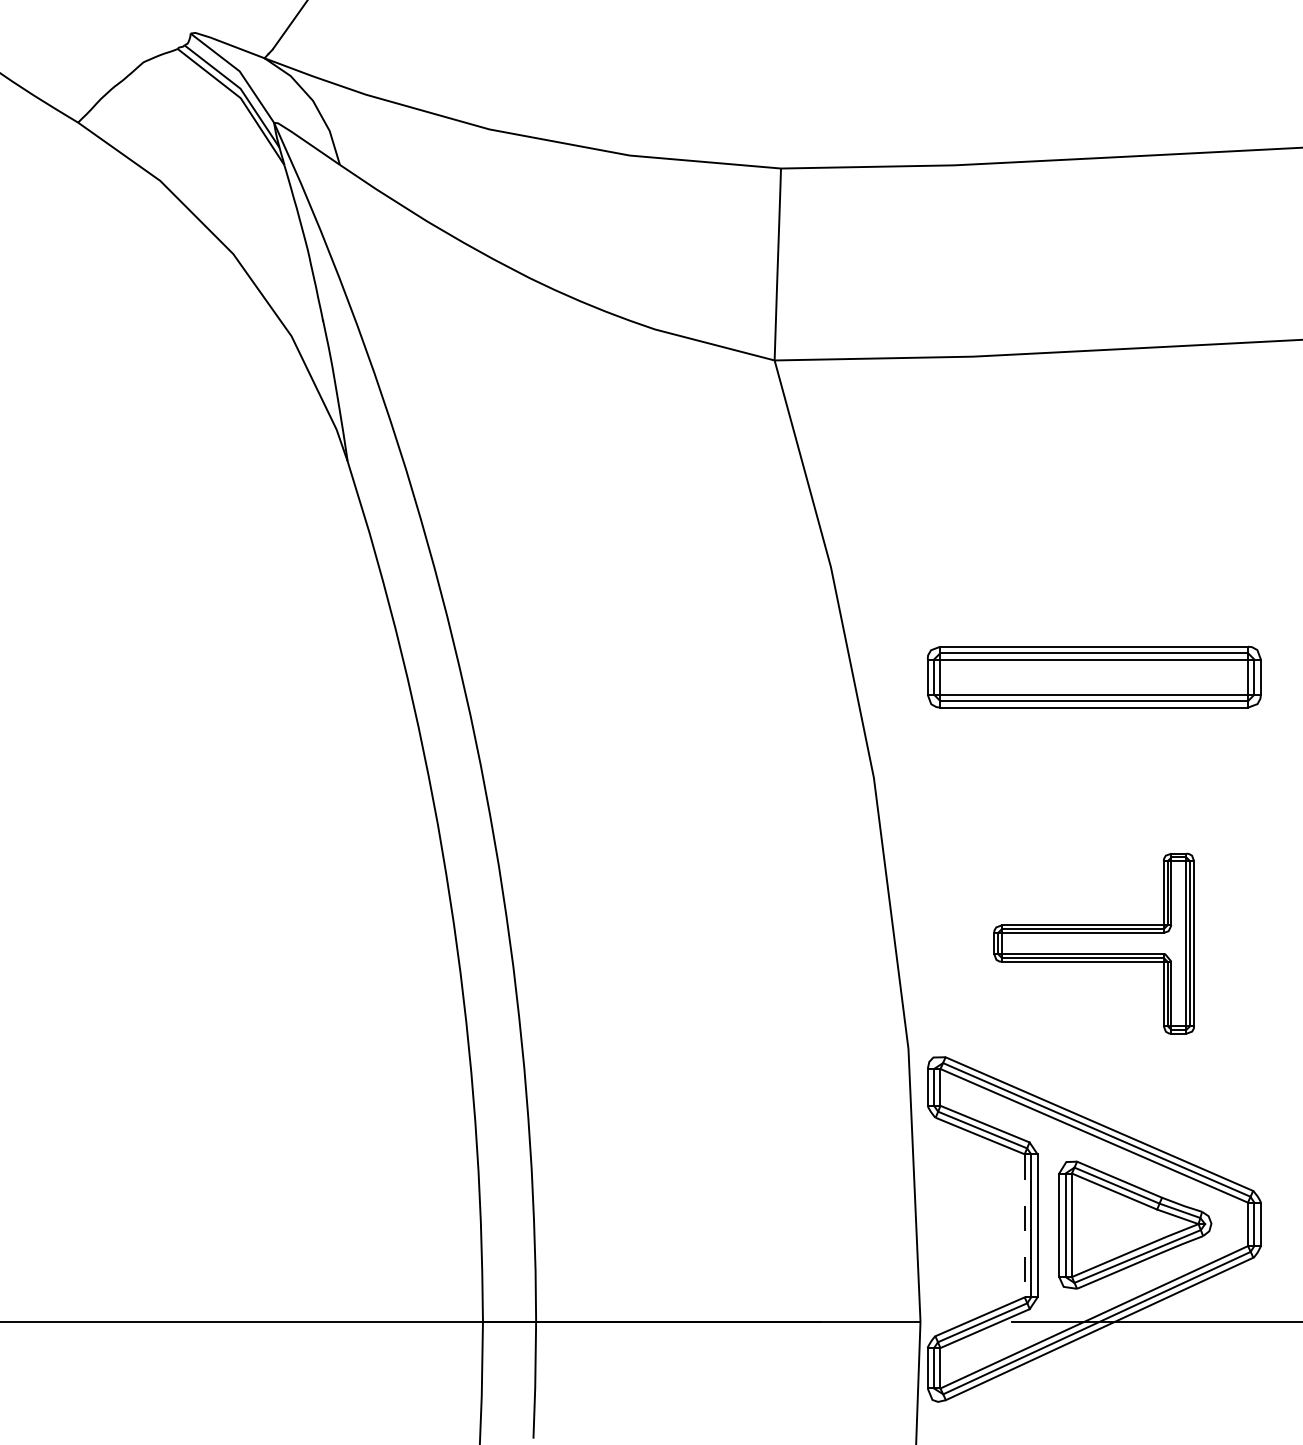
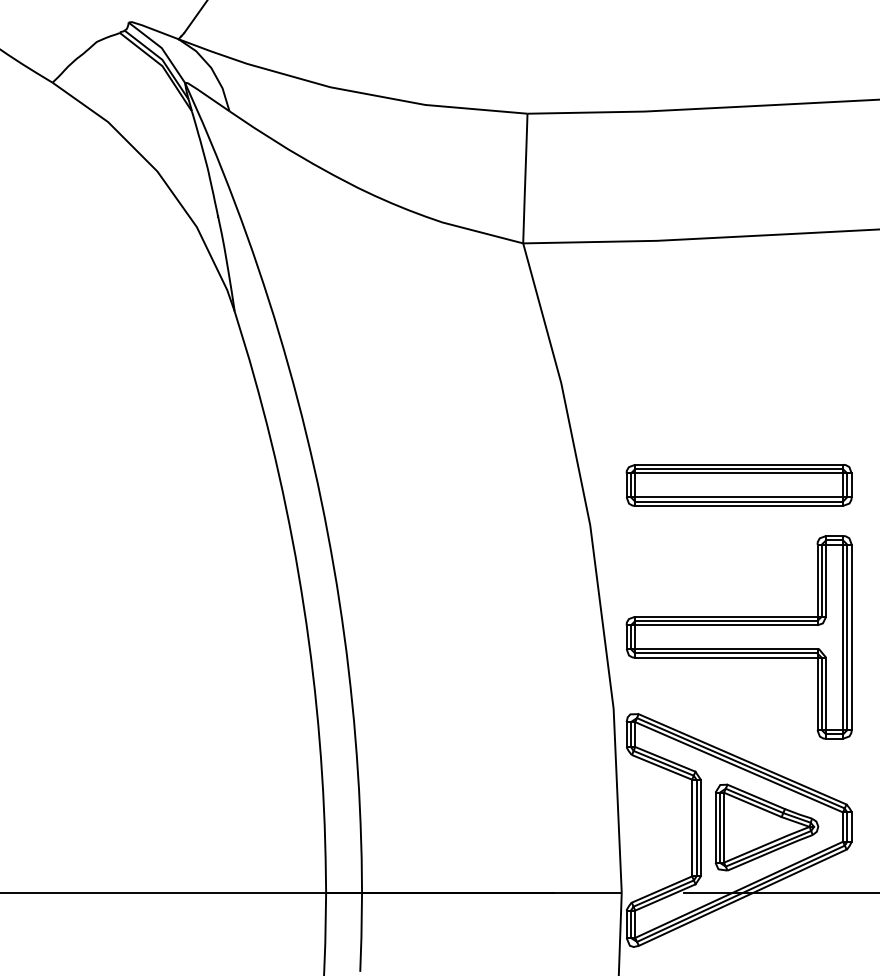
part: (1093, 677) -> (738, 485), moved
part: (1093, 943) -> (738, 637), size x1.67
line: (1025, 1226) -> (692, 828), dashed -> solid

